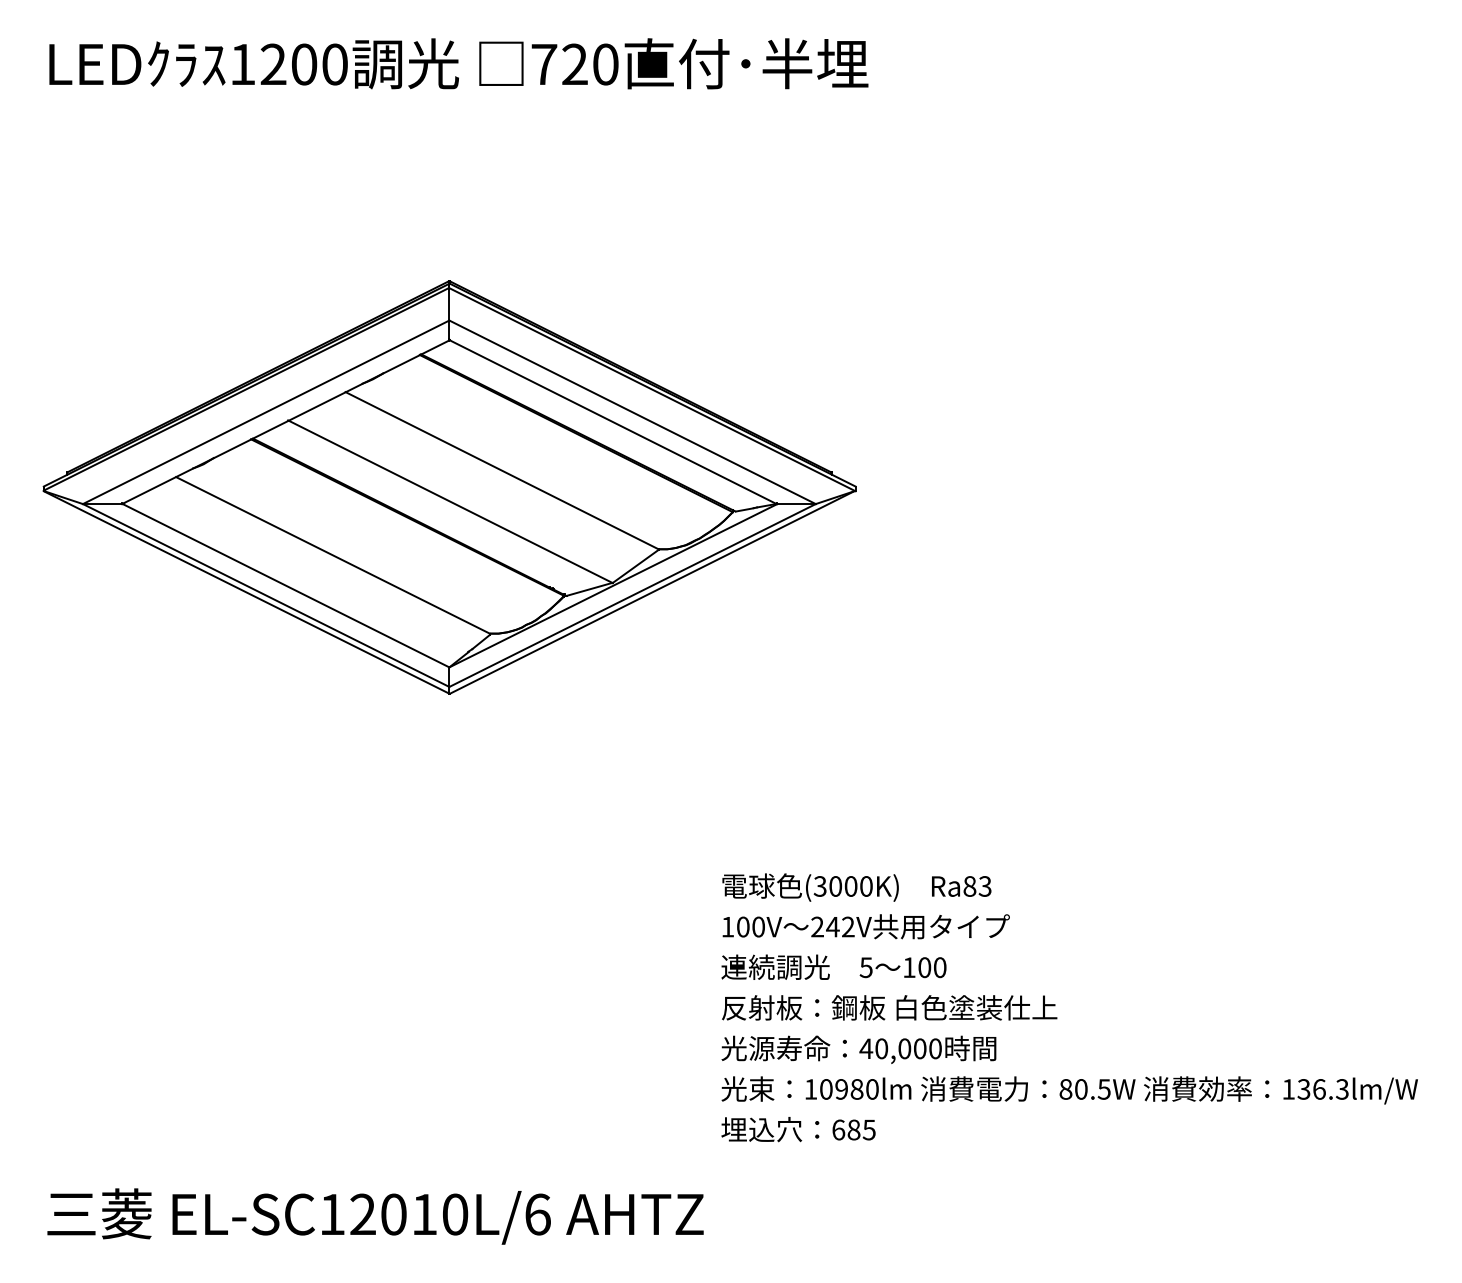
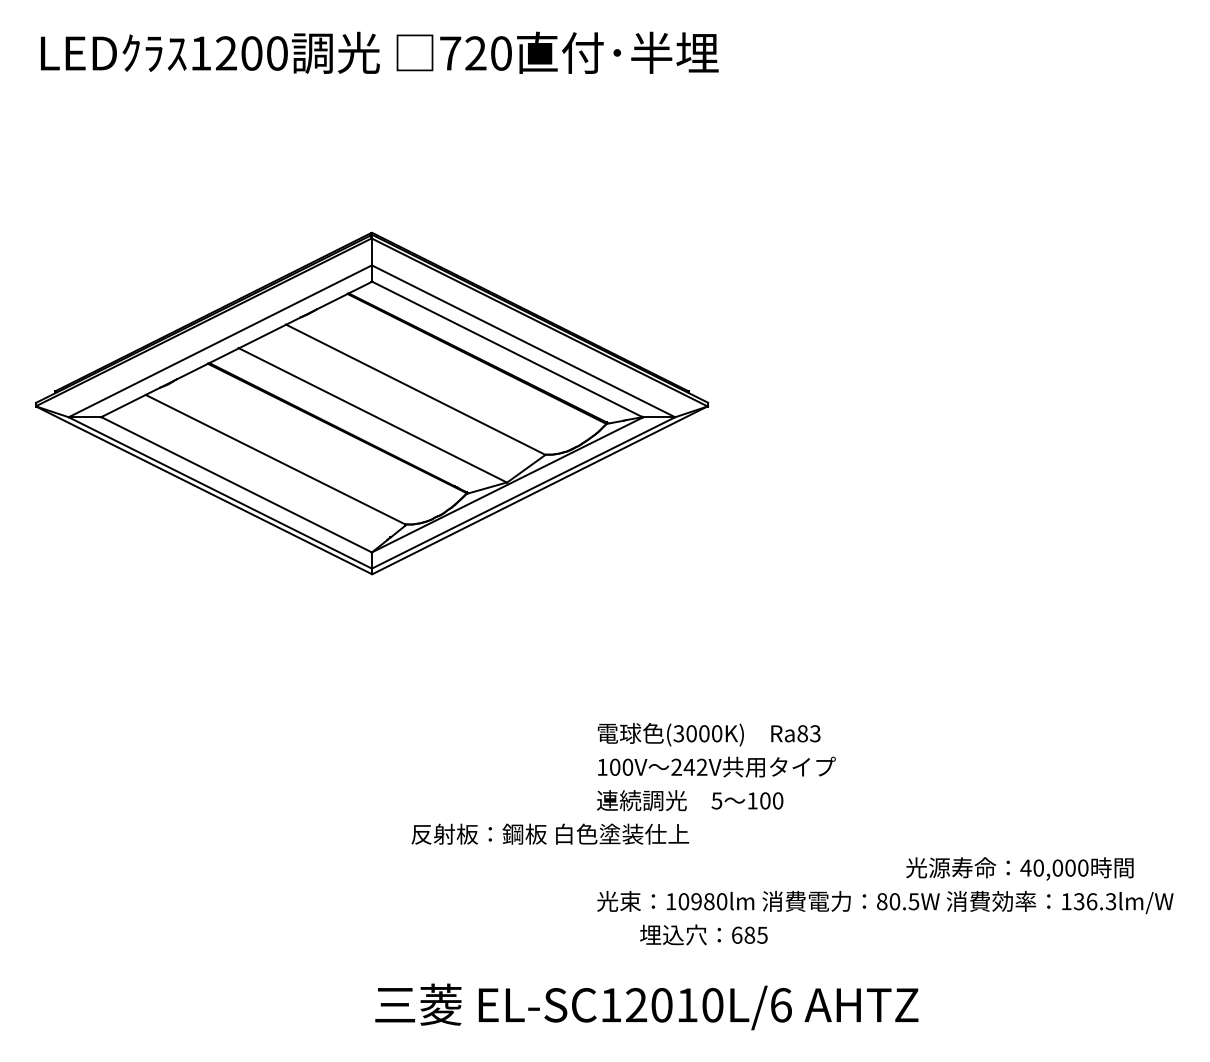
text: (888, 1007) -> (549, 833), moved
text: (858, 1049) -> (1019, 868), moved
text: (798, 1129) -> (703, 934), moved
text: (375, 1216) -> (646, 1006), moved

